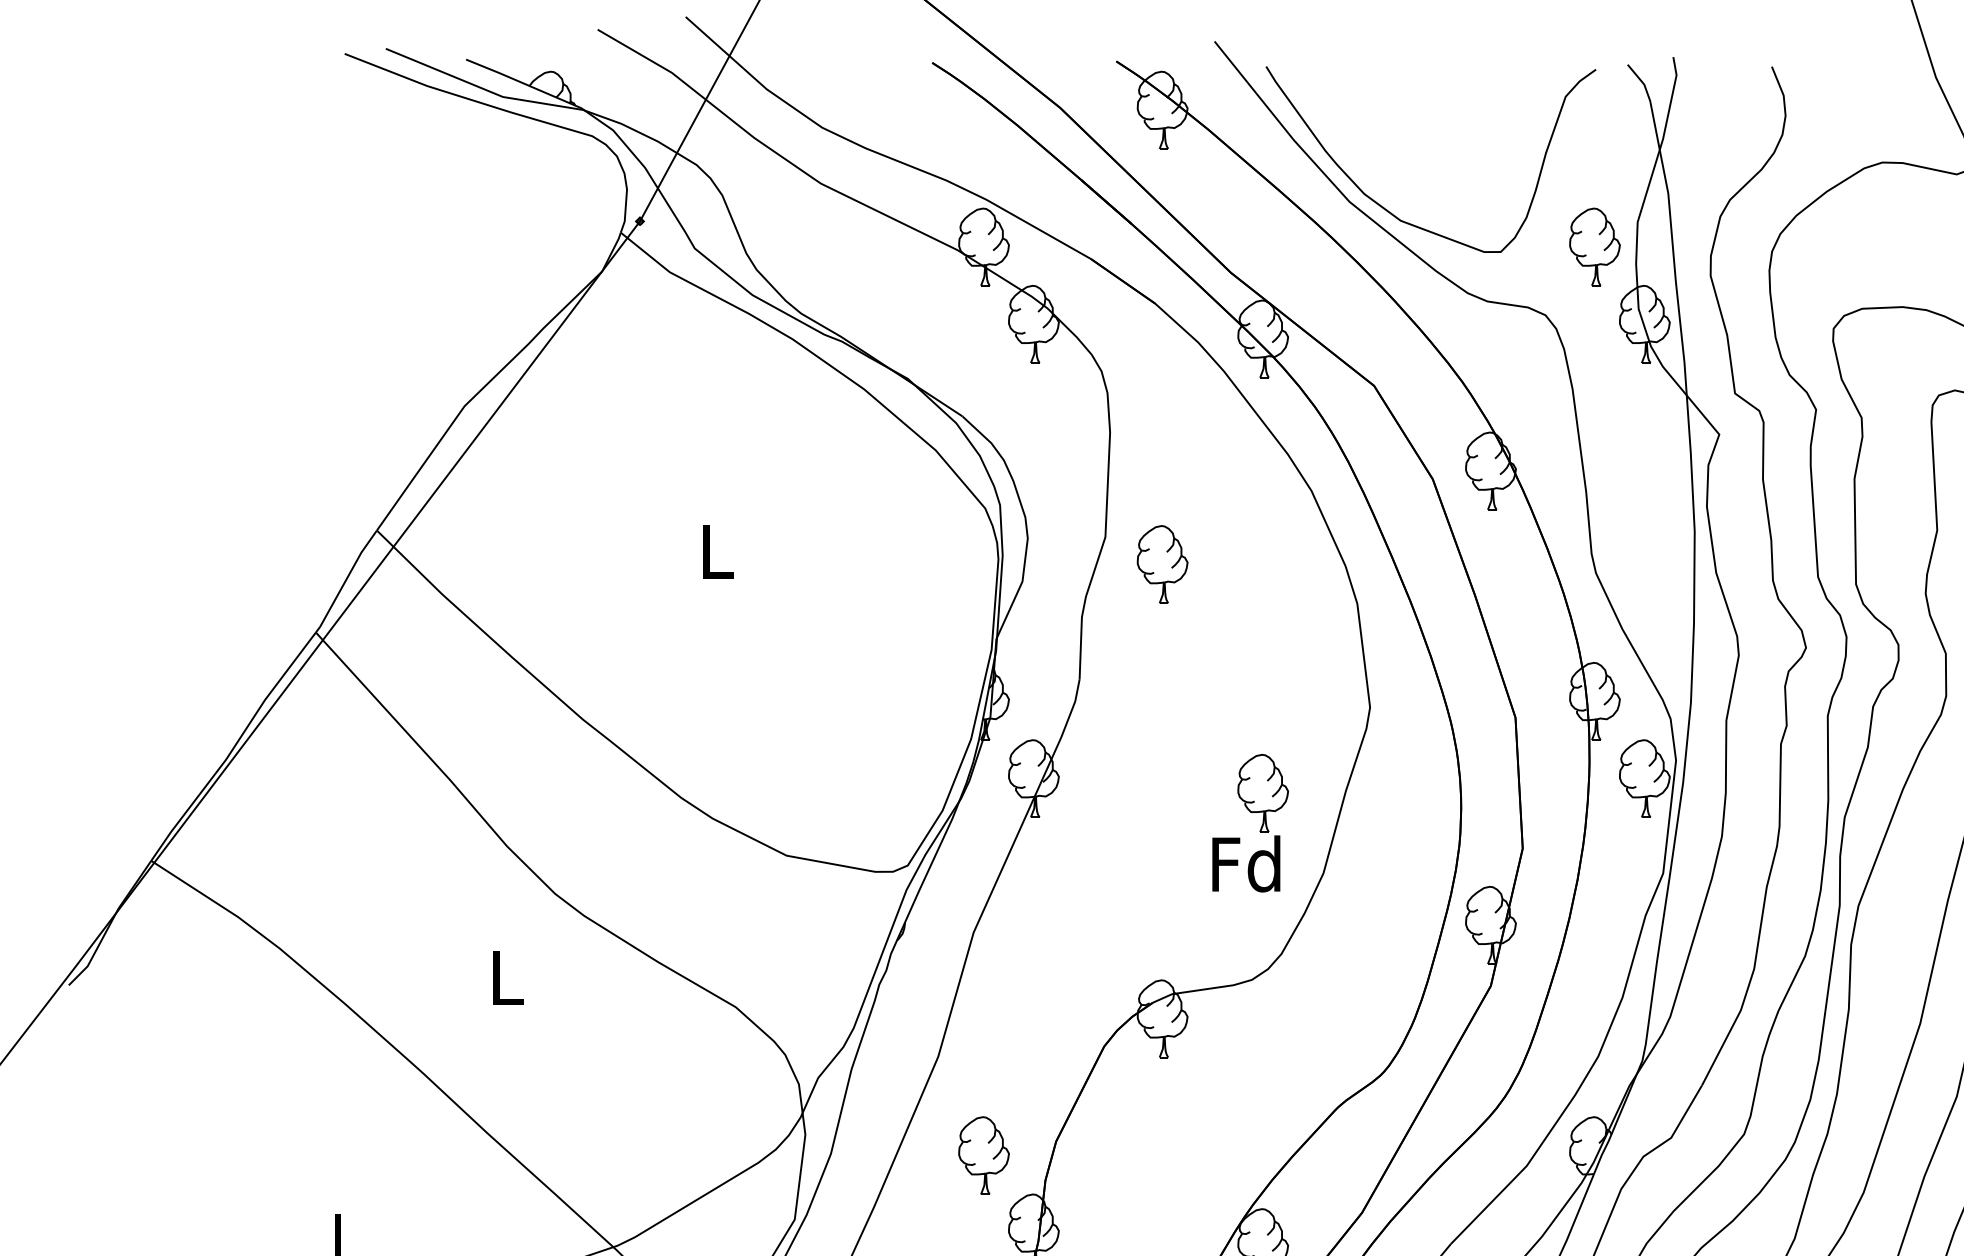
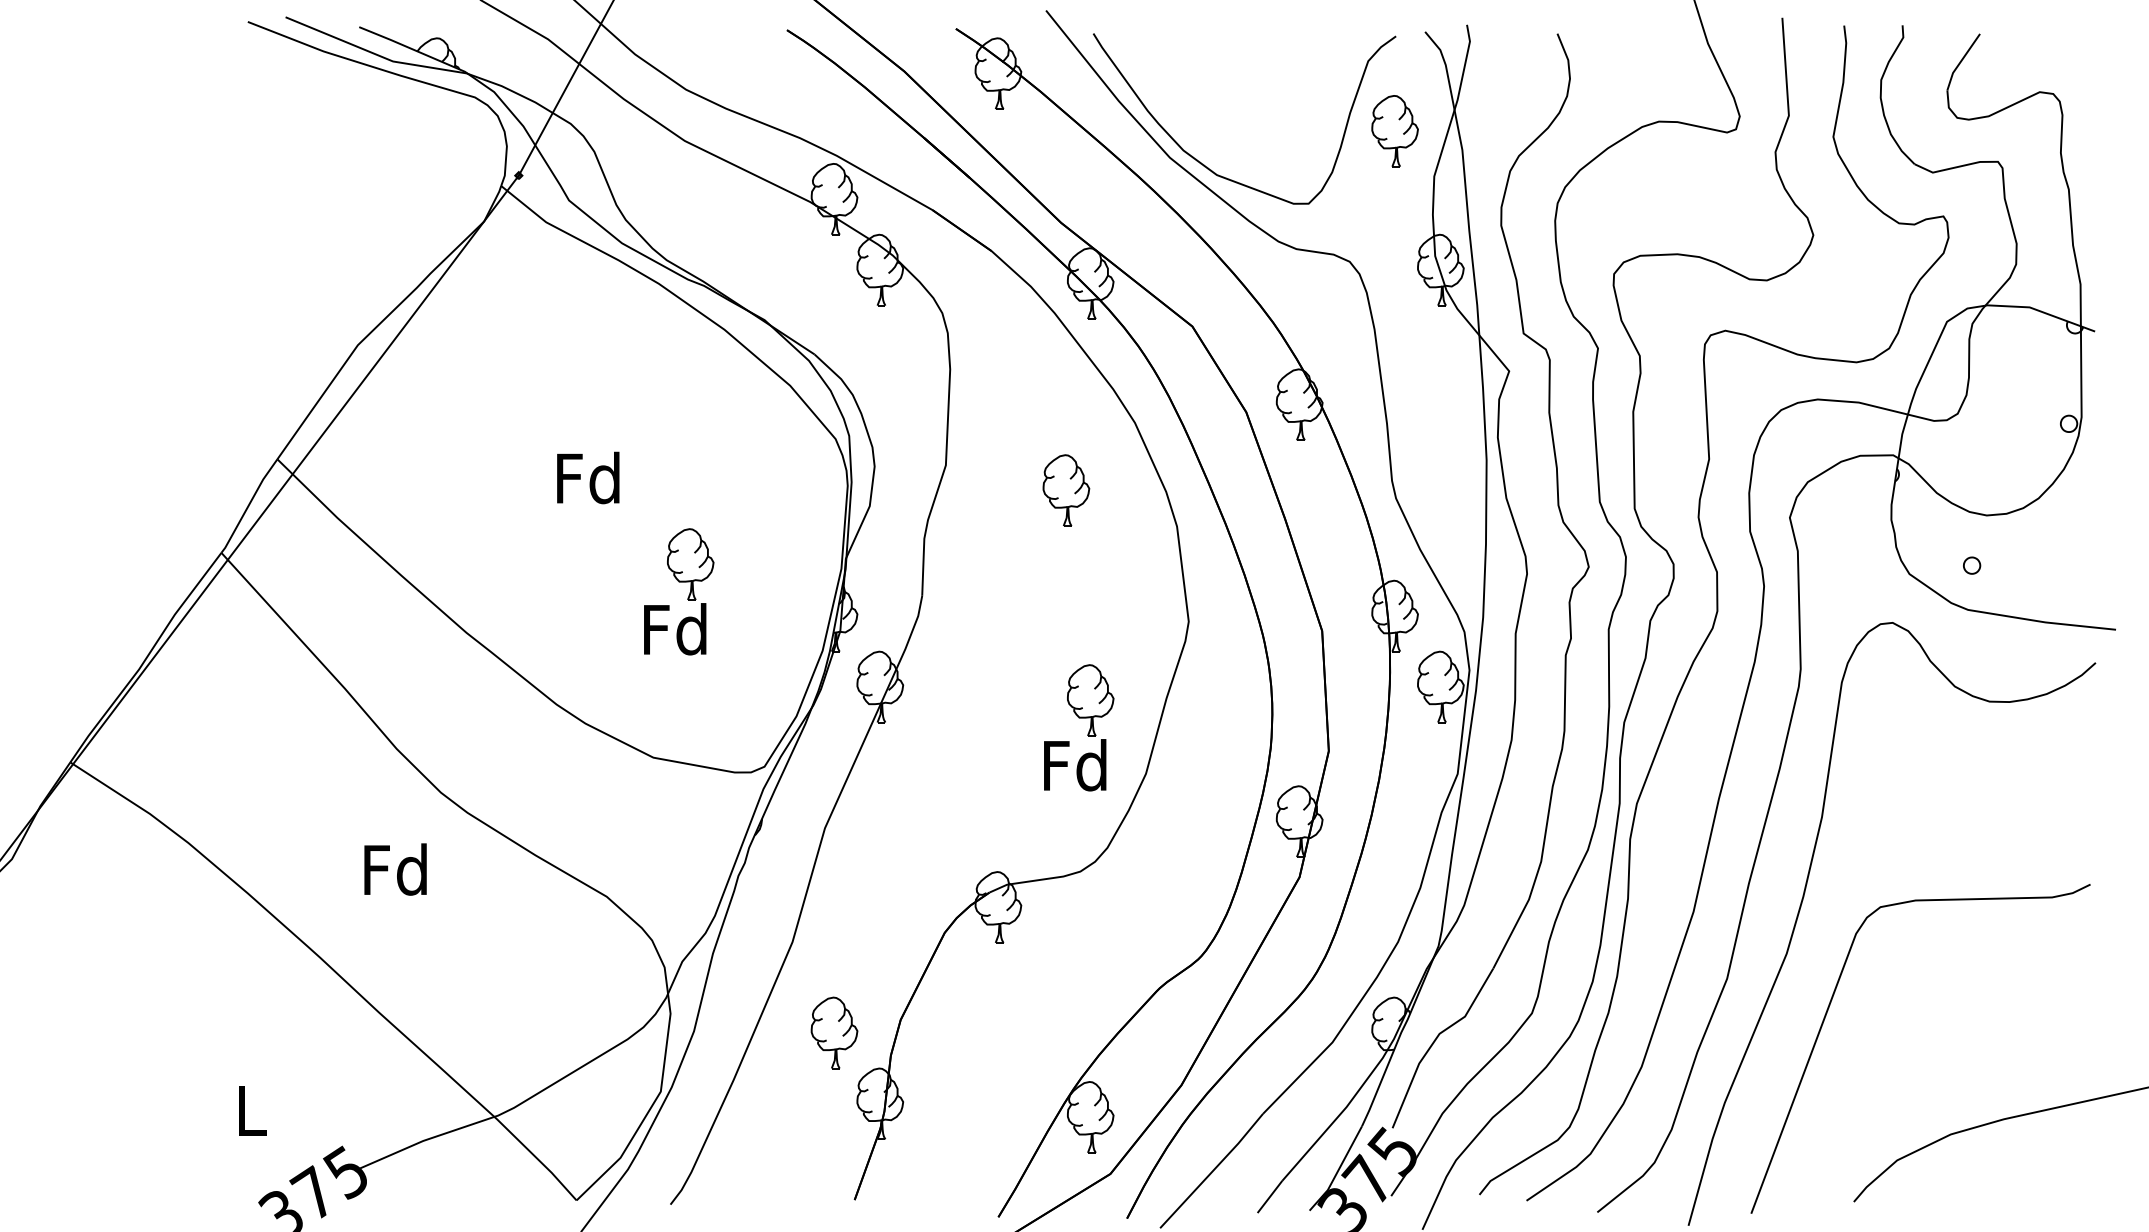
part: (1594, 247) -> (1394, 131), moved
text: (715, 550) -> (588, 477), L -> Fd
part: (1162, 564) -> (1066, 490), moved
part: (815, 664) -> (679, 582), added
text: (505, 977) -> (395, 869), L -> Fd

